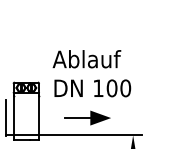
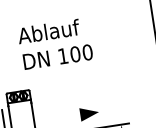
text: (91, 73) -> (54, 43), moved
line: (77, 118) -> (68, 117), removed

